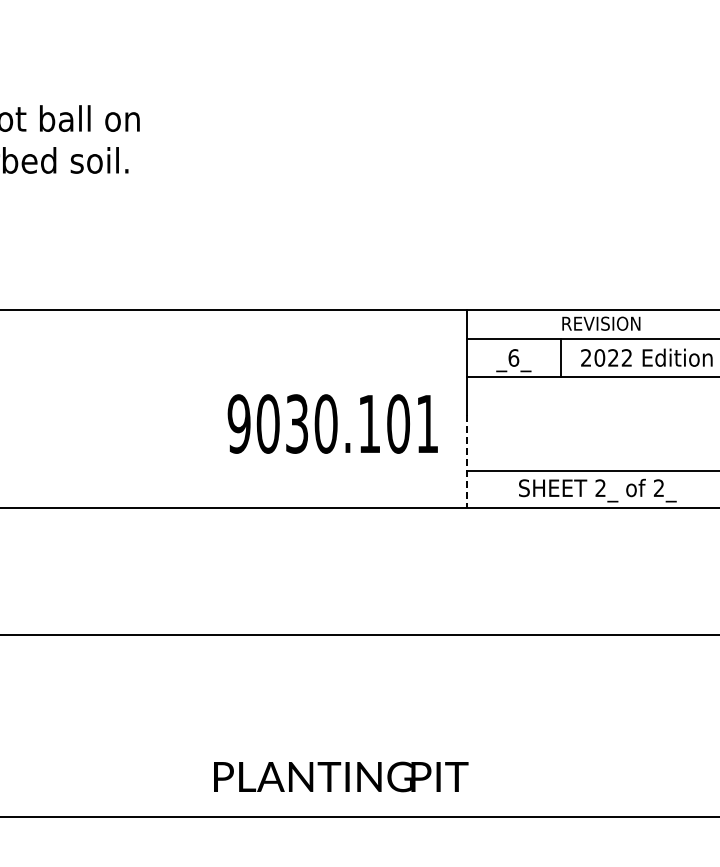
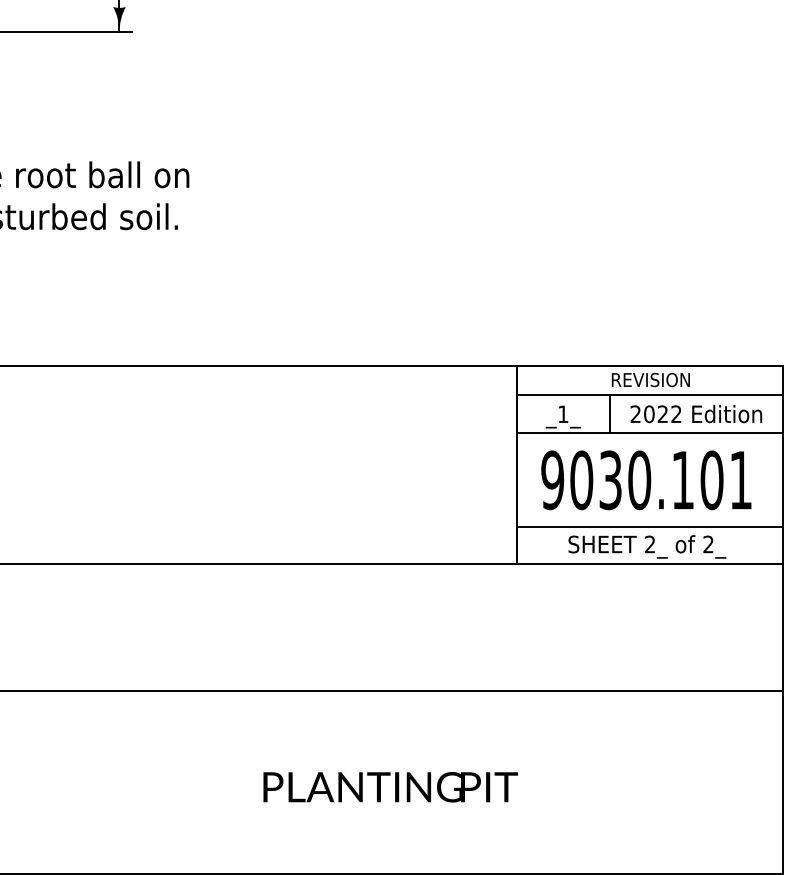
text: (513, 358) -> (563, 414), _6_ -> _1_
text: (332, 424) -> (646, 480), moved
line: (466, 462) -> (516, 518), dashed -> solid
text: (340, 777) -> (390, 787), moved

